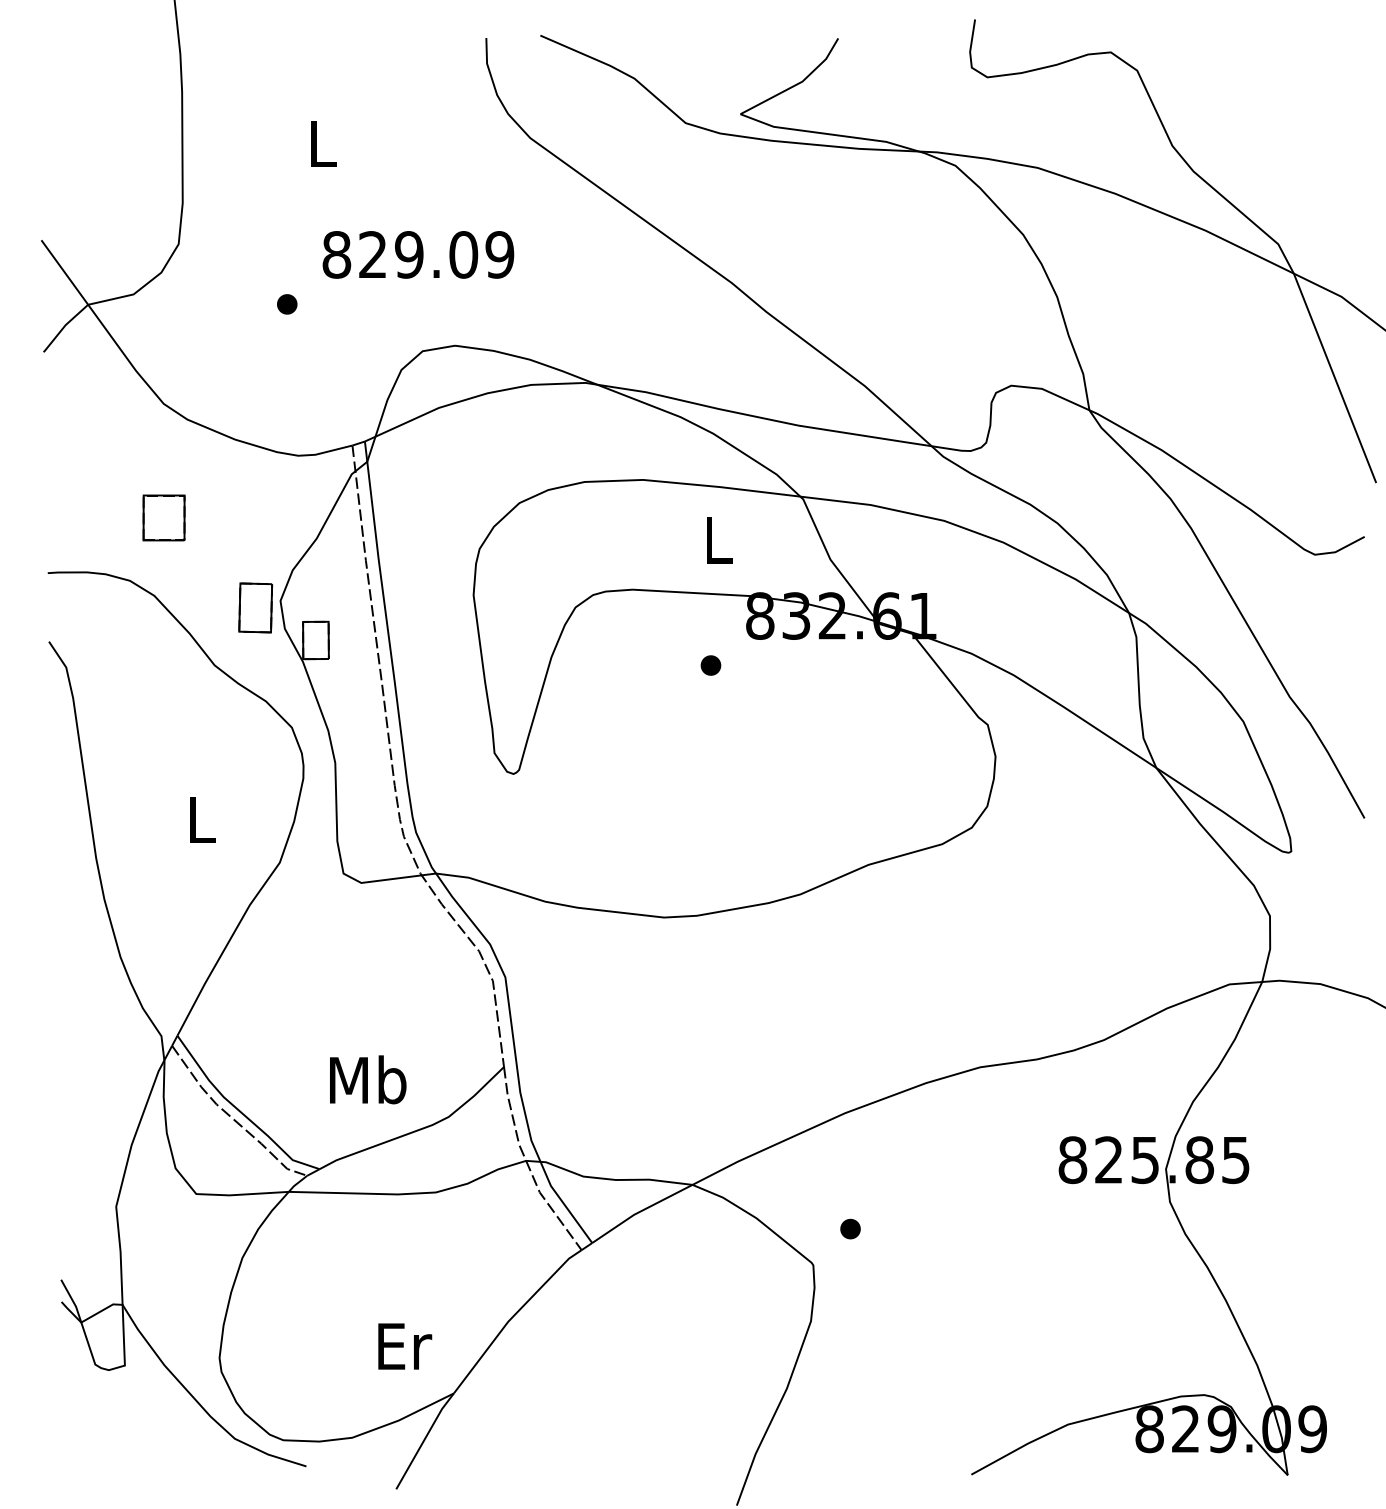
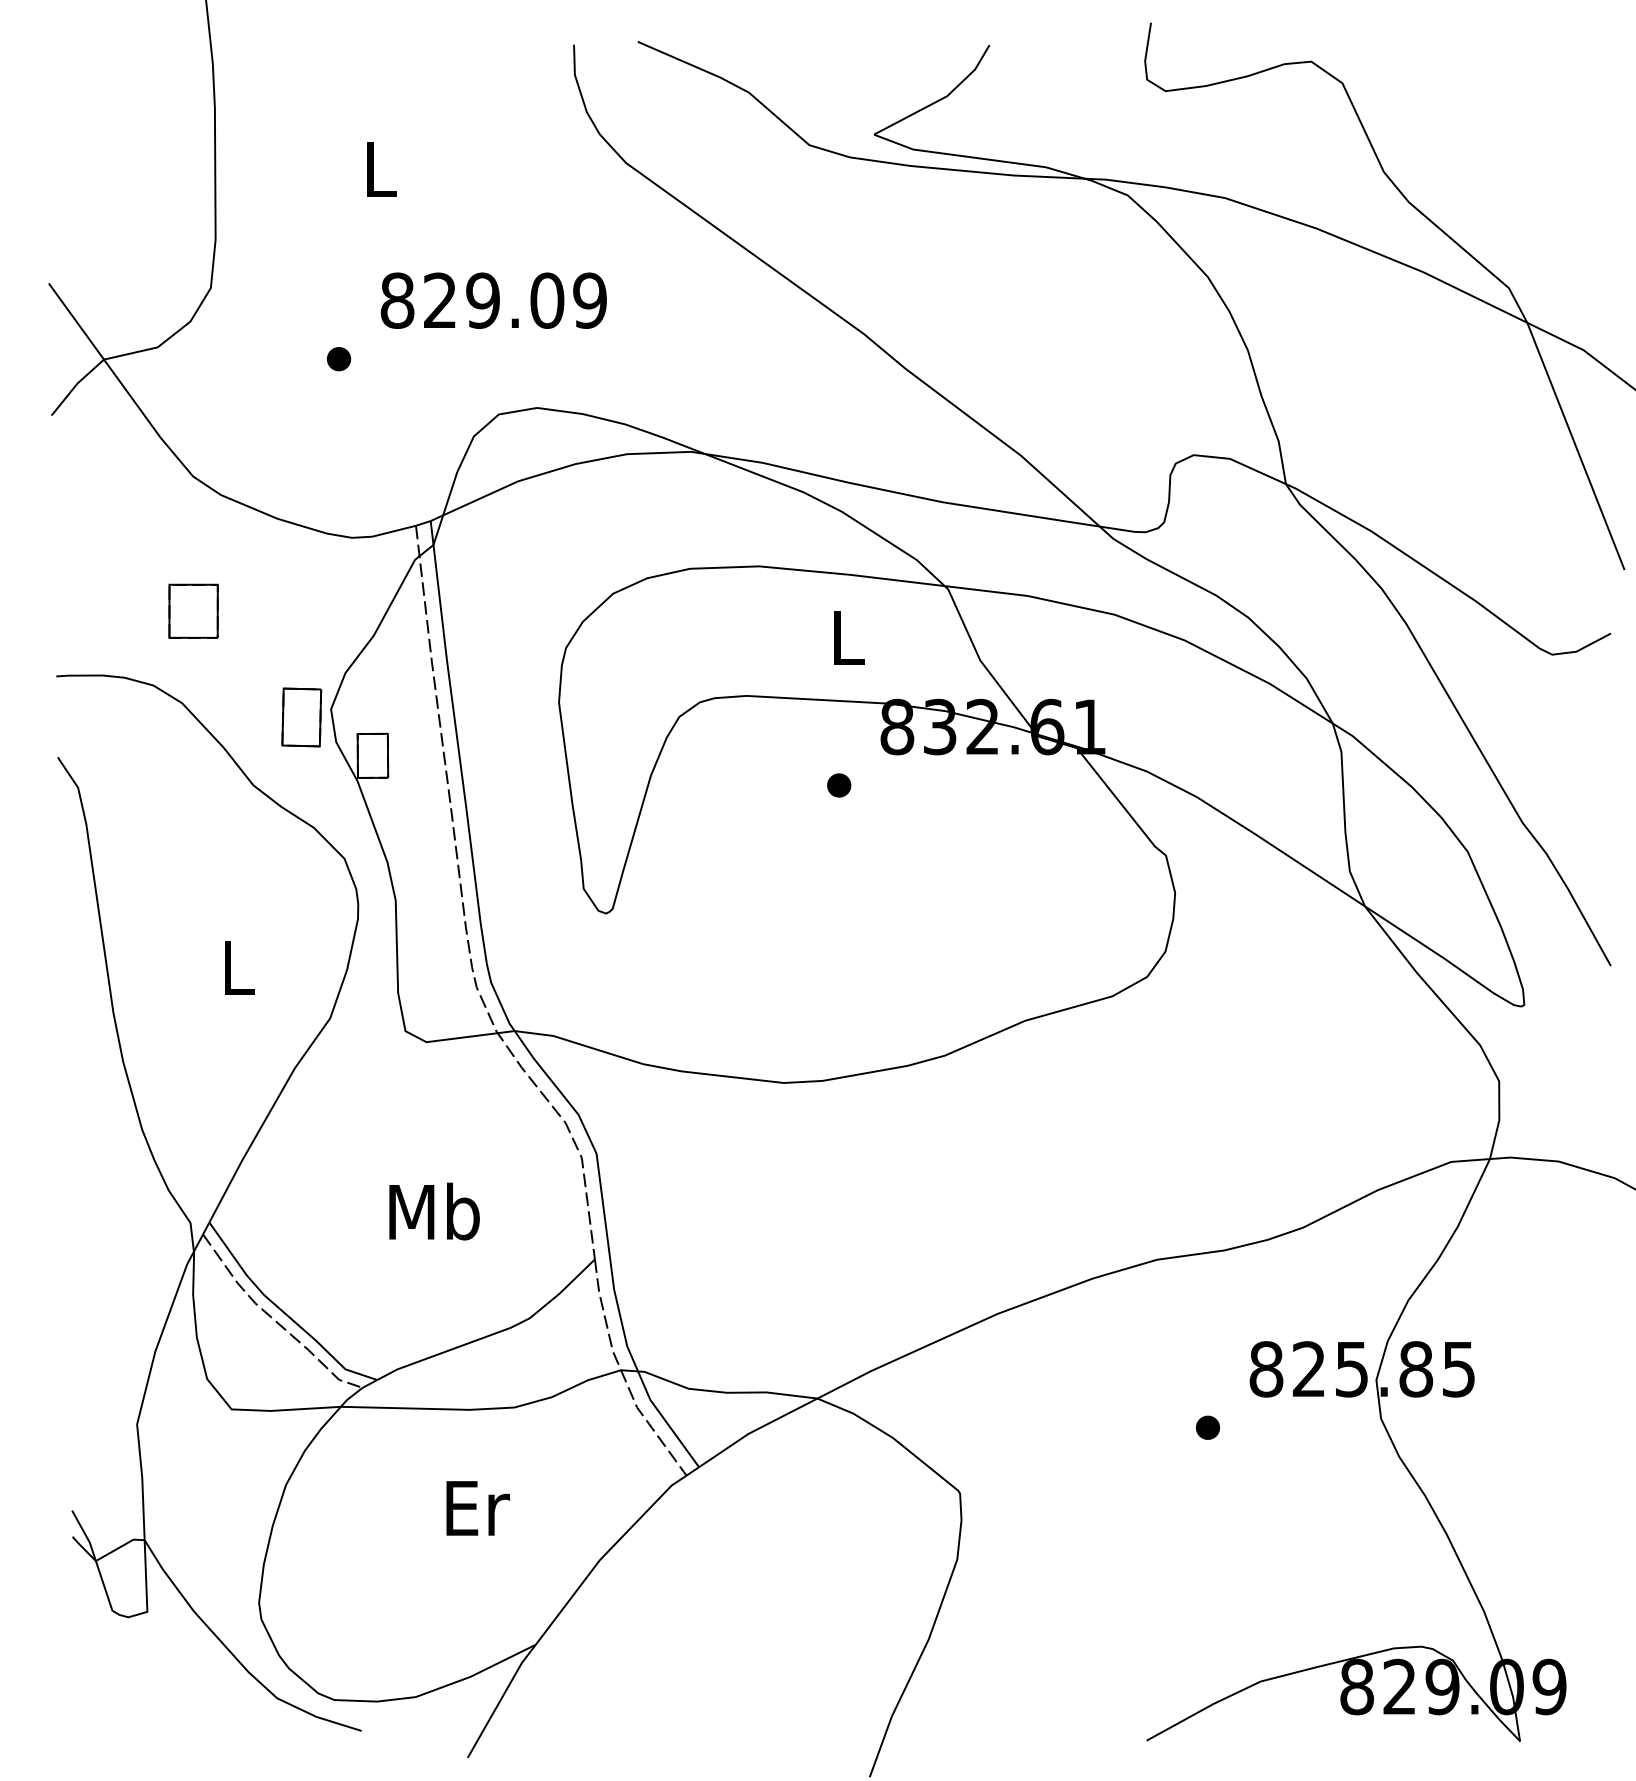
text: (368, 1079) -> (434, 1211), moved
part: (850, 1228) -> (1208, 1427), moved
text: (404, 1346) -> (477, 1508), moved

